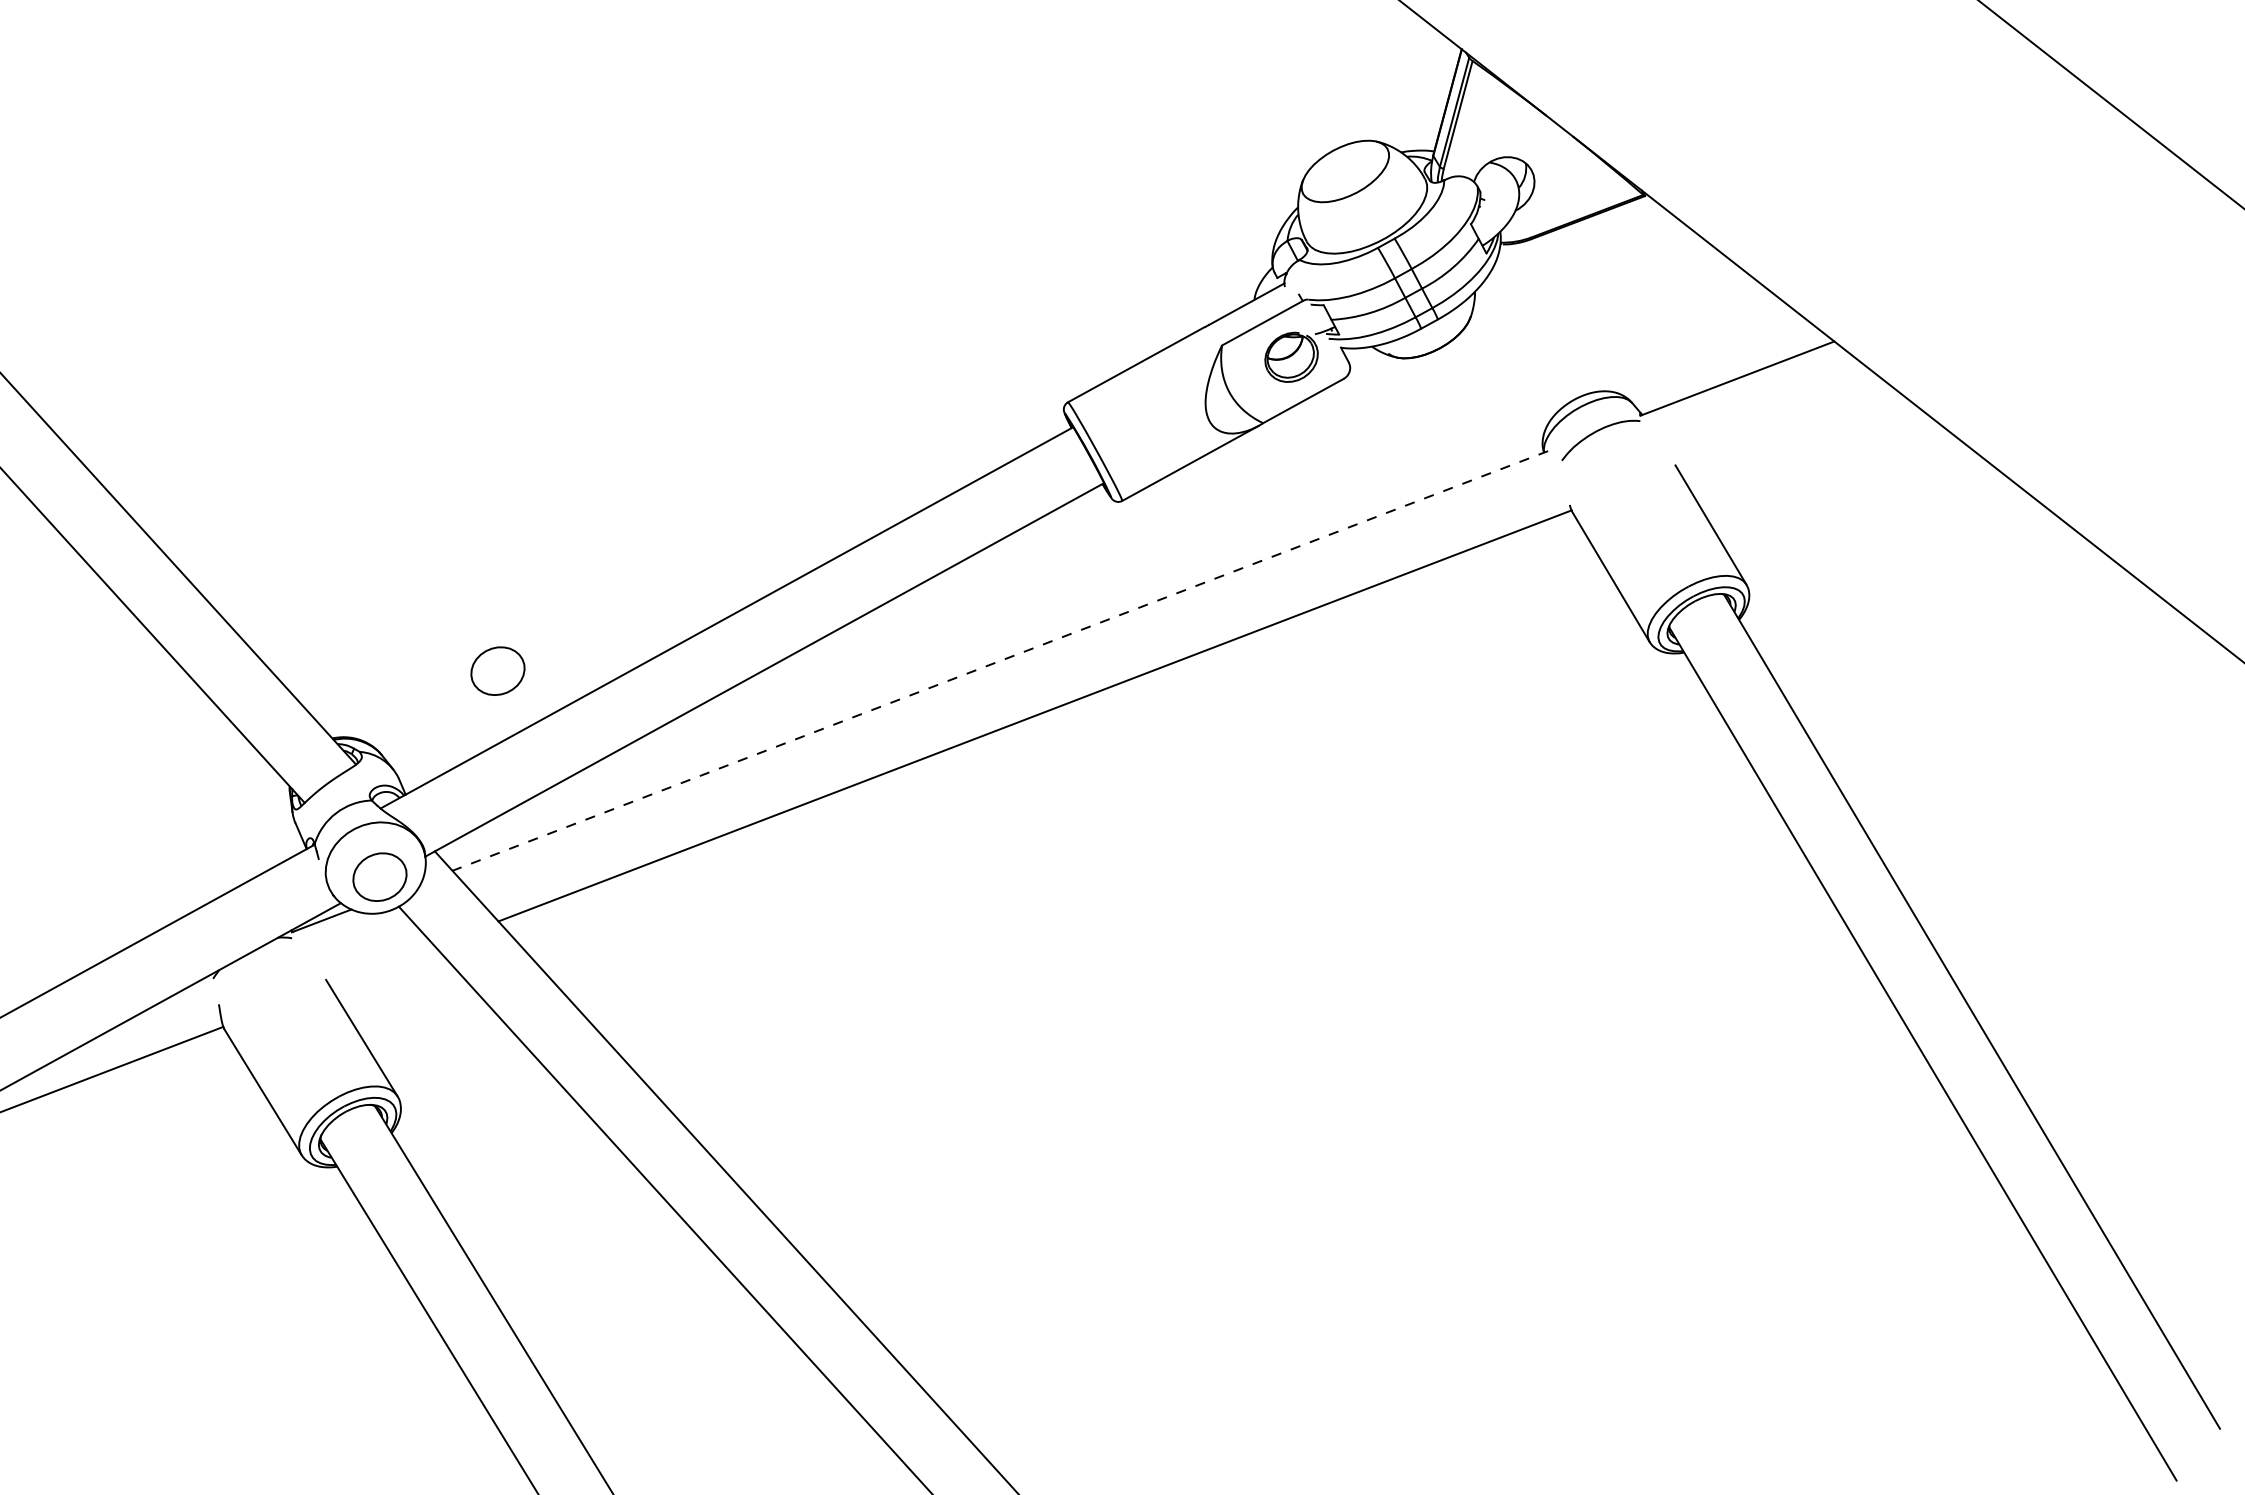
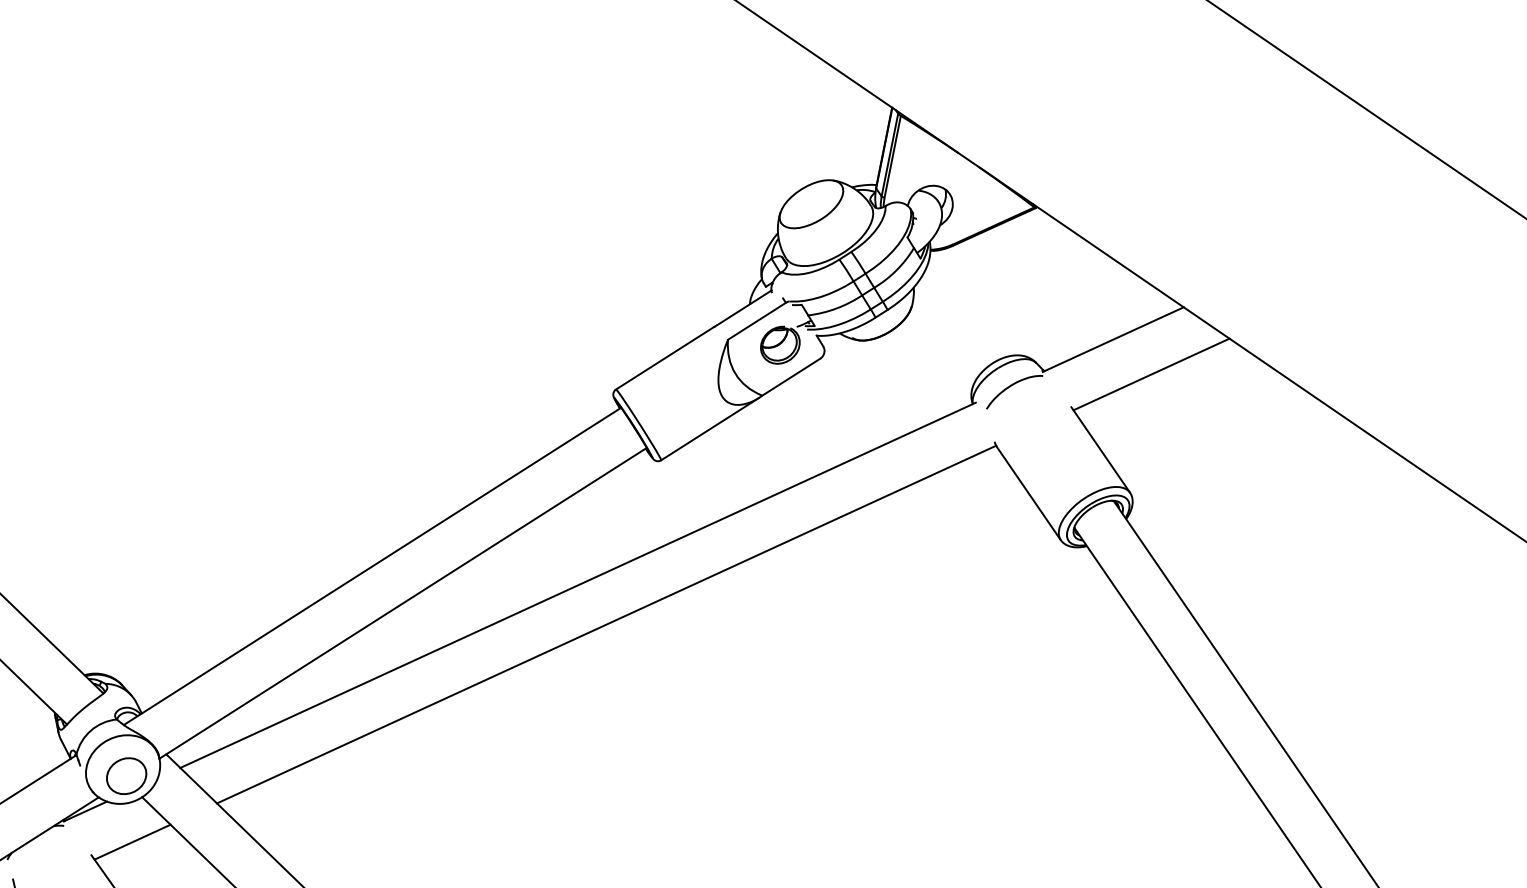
line: (1785, 428) -> (1151, 374), added
line: (1000, 660) -> (578, 584), dashed -> solid
part: (497, 670) -> (204, 616), removed
line: (381, 965) -> (132, 841), added

